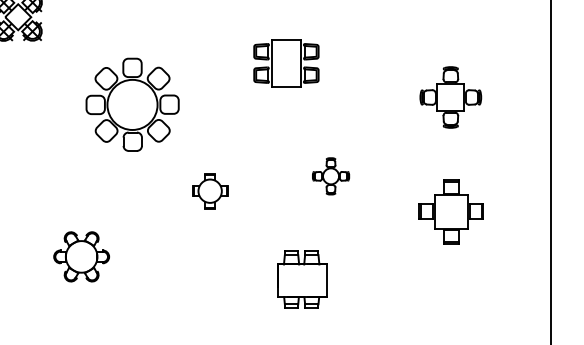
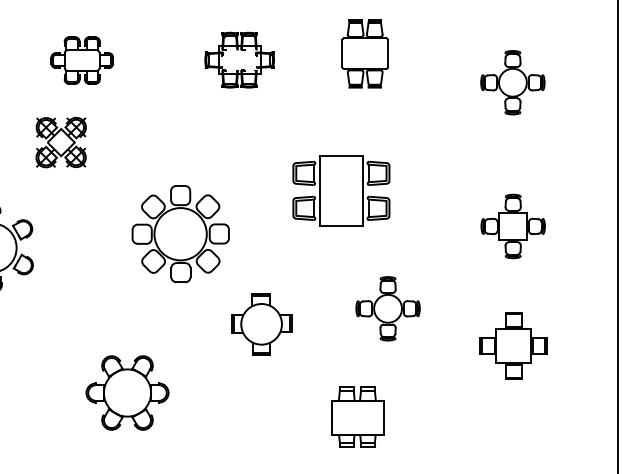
part: (286, 63) -> (341, 190), size x1.43
part: (330, 176) -> (387, 308), size x1.67
part: (209, 191) -> (261, 324), size x1.67
part: (81, 256) -> (127, 392), size x1.43

